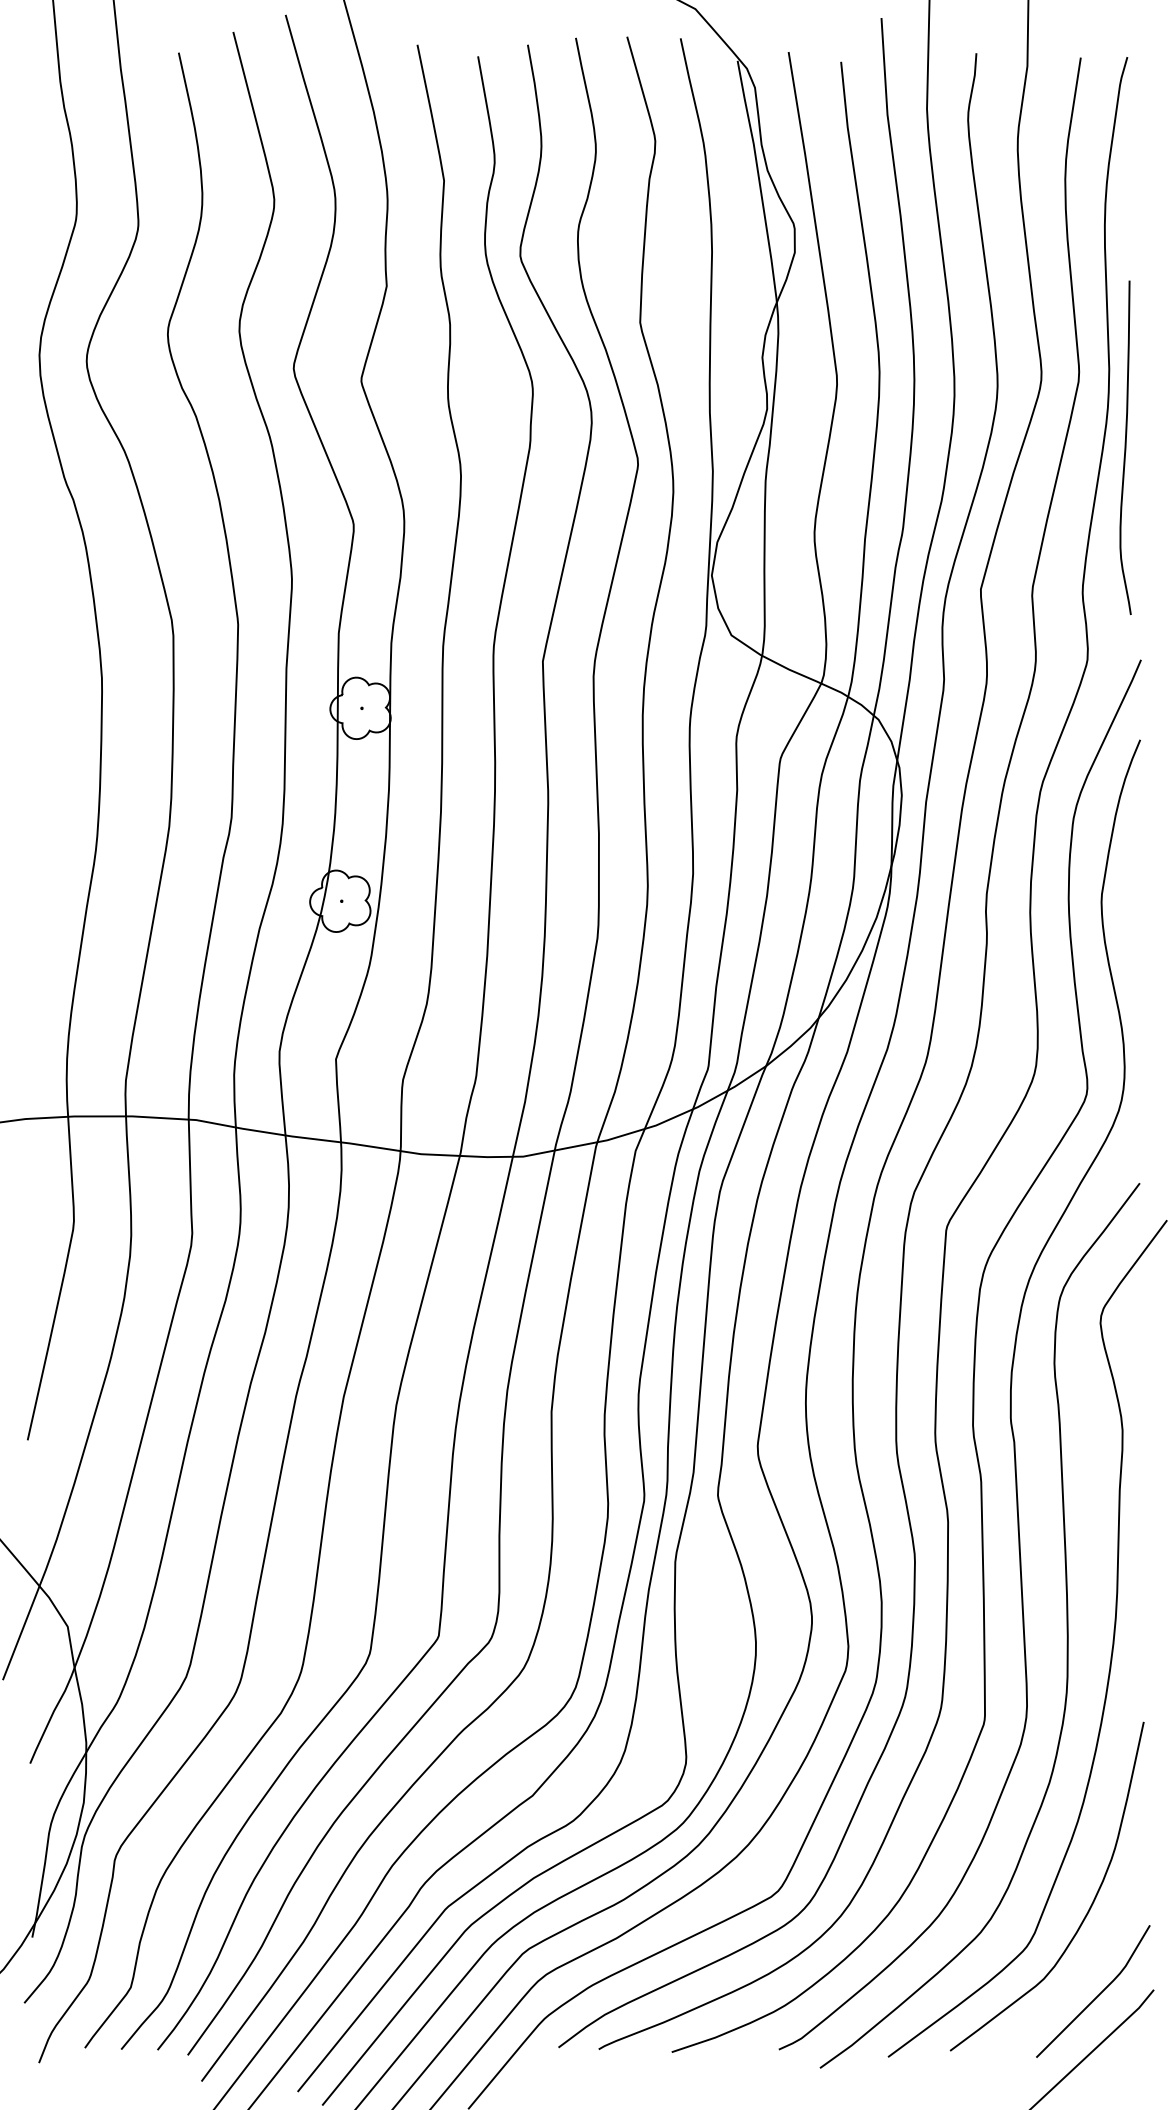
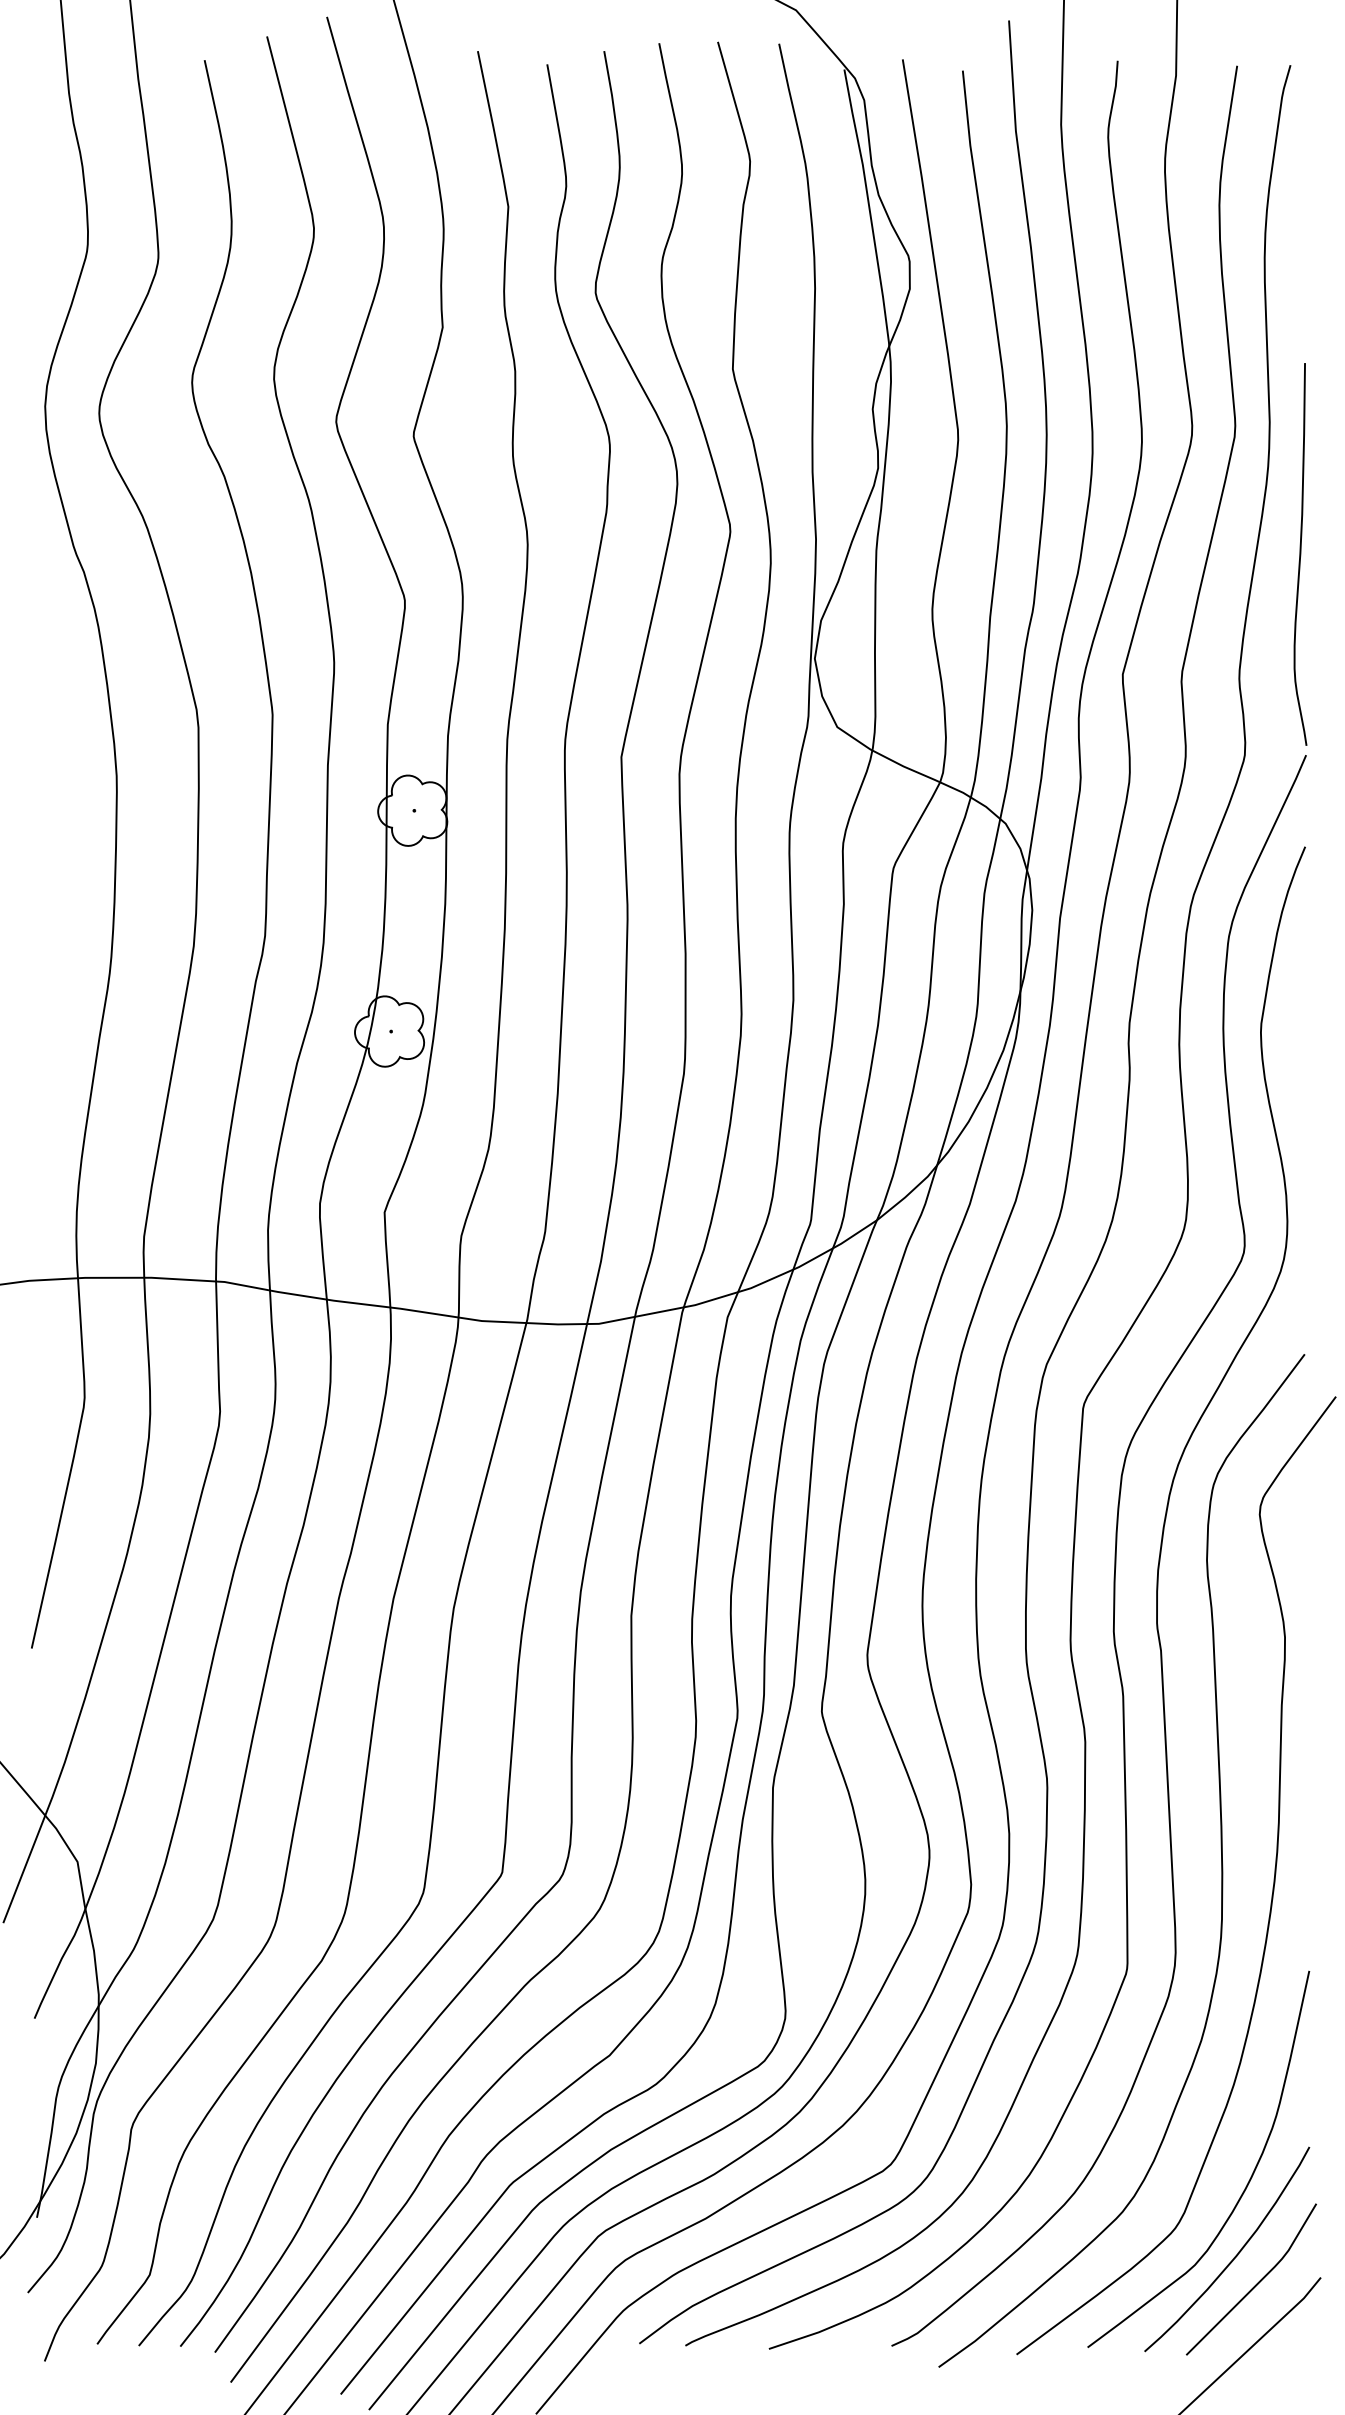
curve: (1125, 447) -> (1300, 554), moved
curve: (1078, 1971) -> (1234, 2256), added

